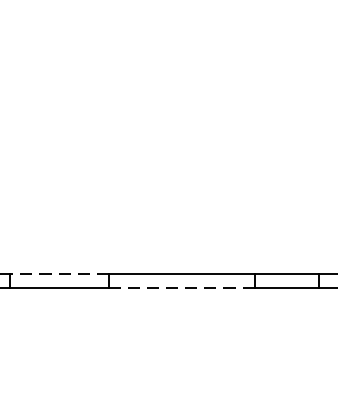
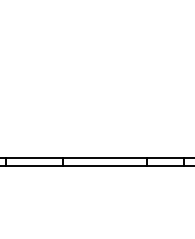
line: (59, 273) -> (34, 157), dashed -> solid
line: (182, 289) -> (105, 166), dashed -> solid

